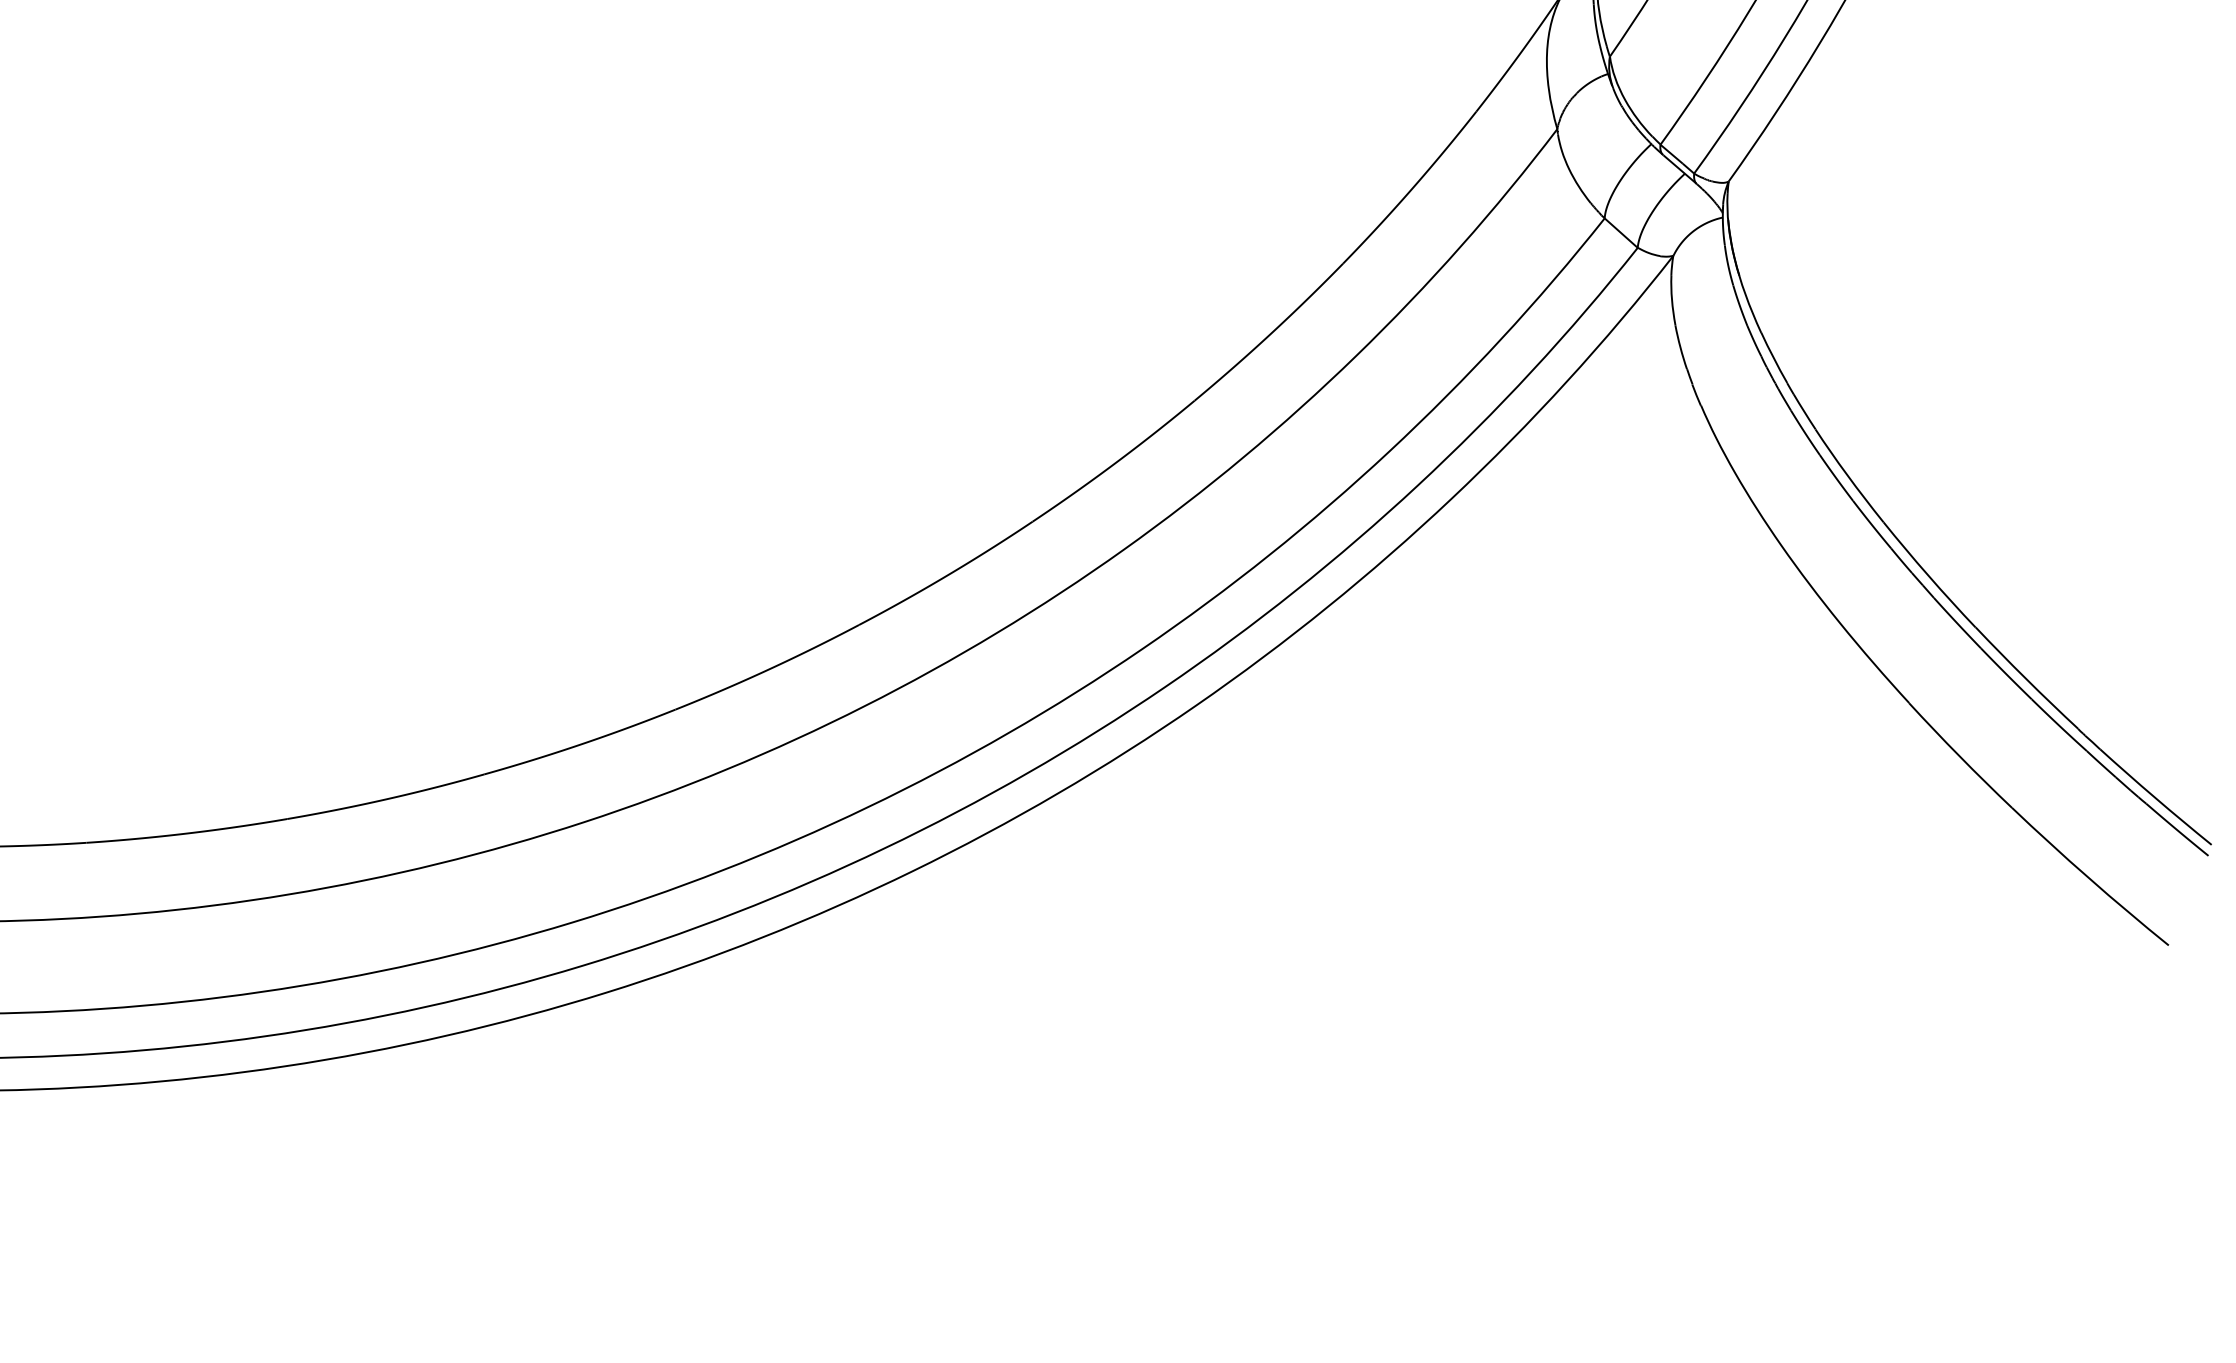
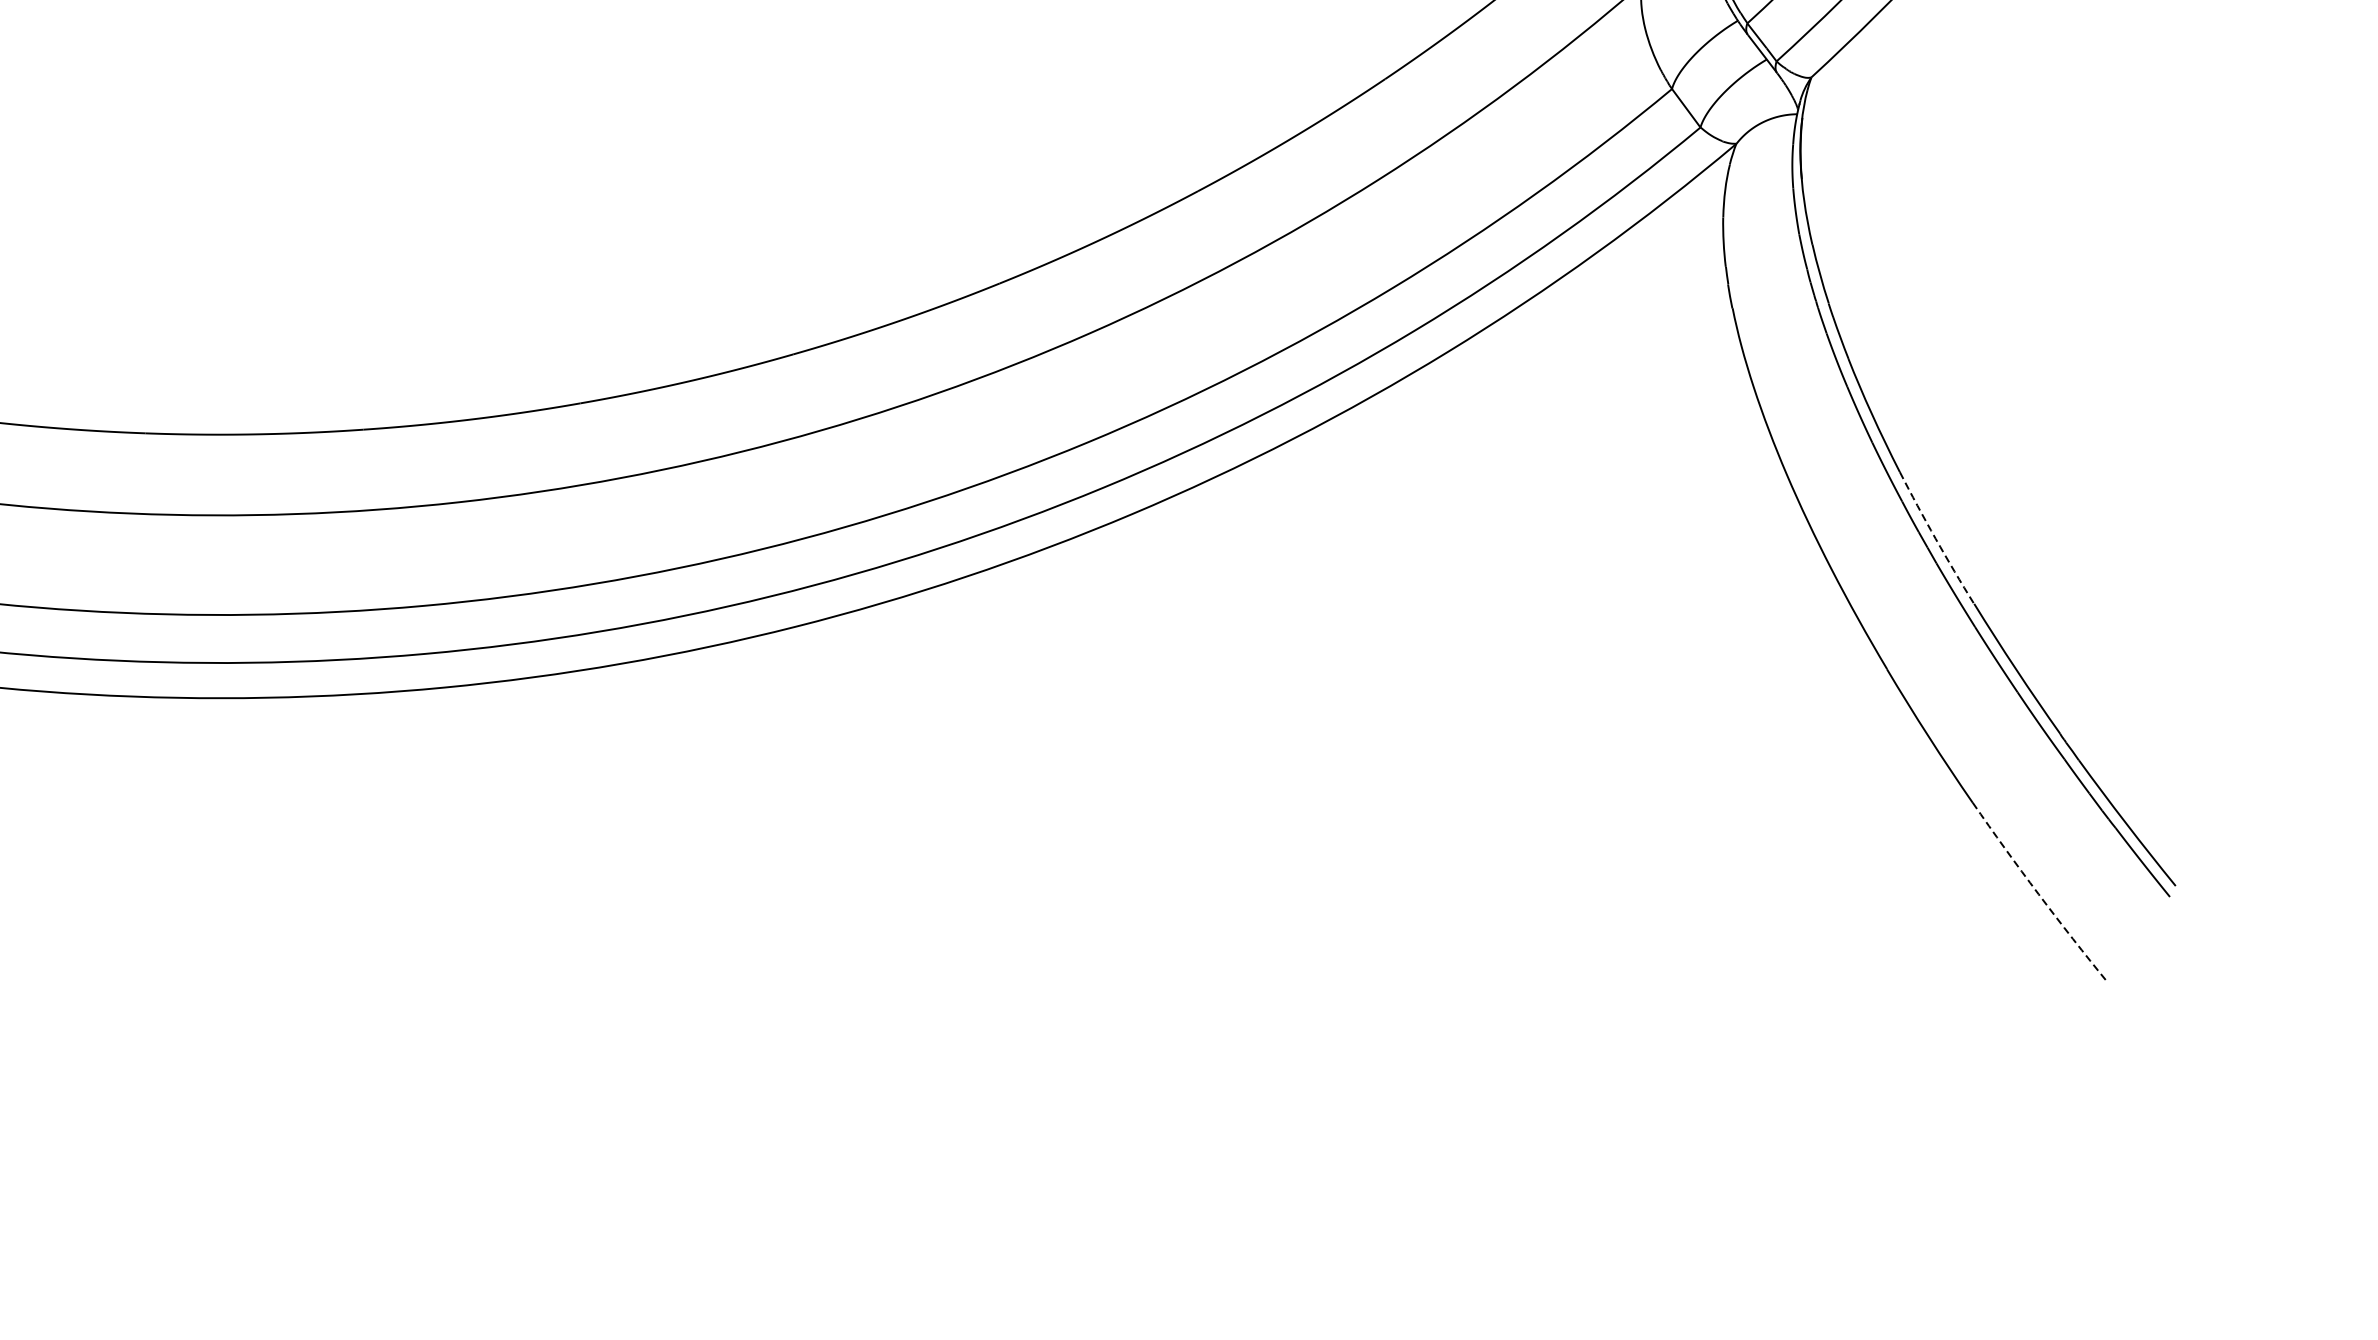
arc: (1928, 575) -> (1935, 538), solid -> dashed
arc: (2089, 878) -> (2039, 894), solid -> dashed

